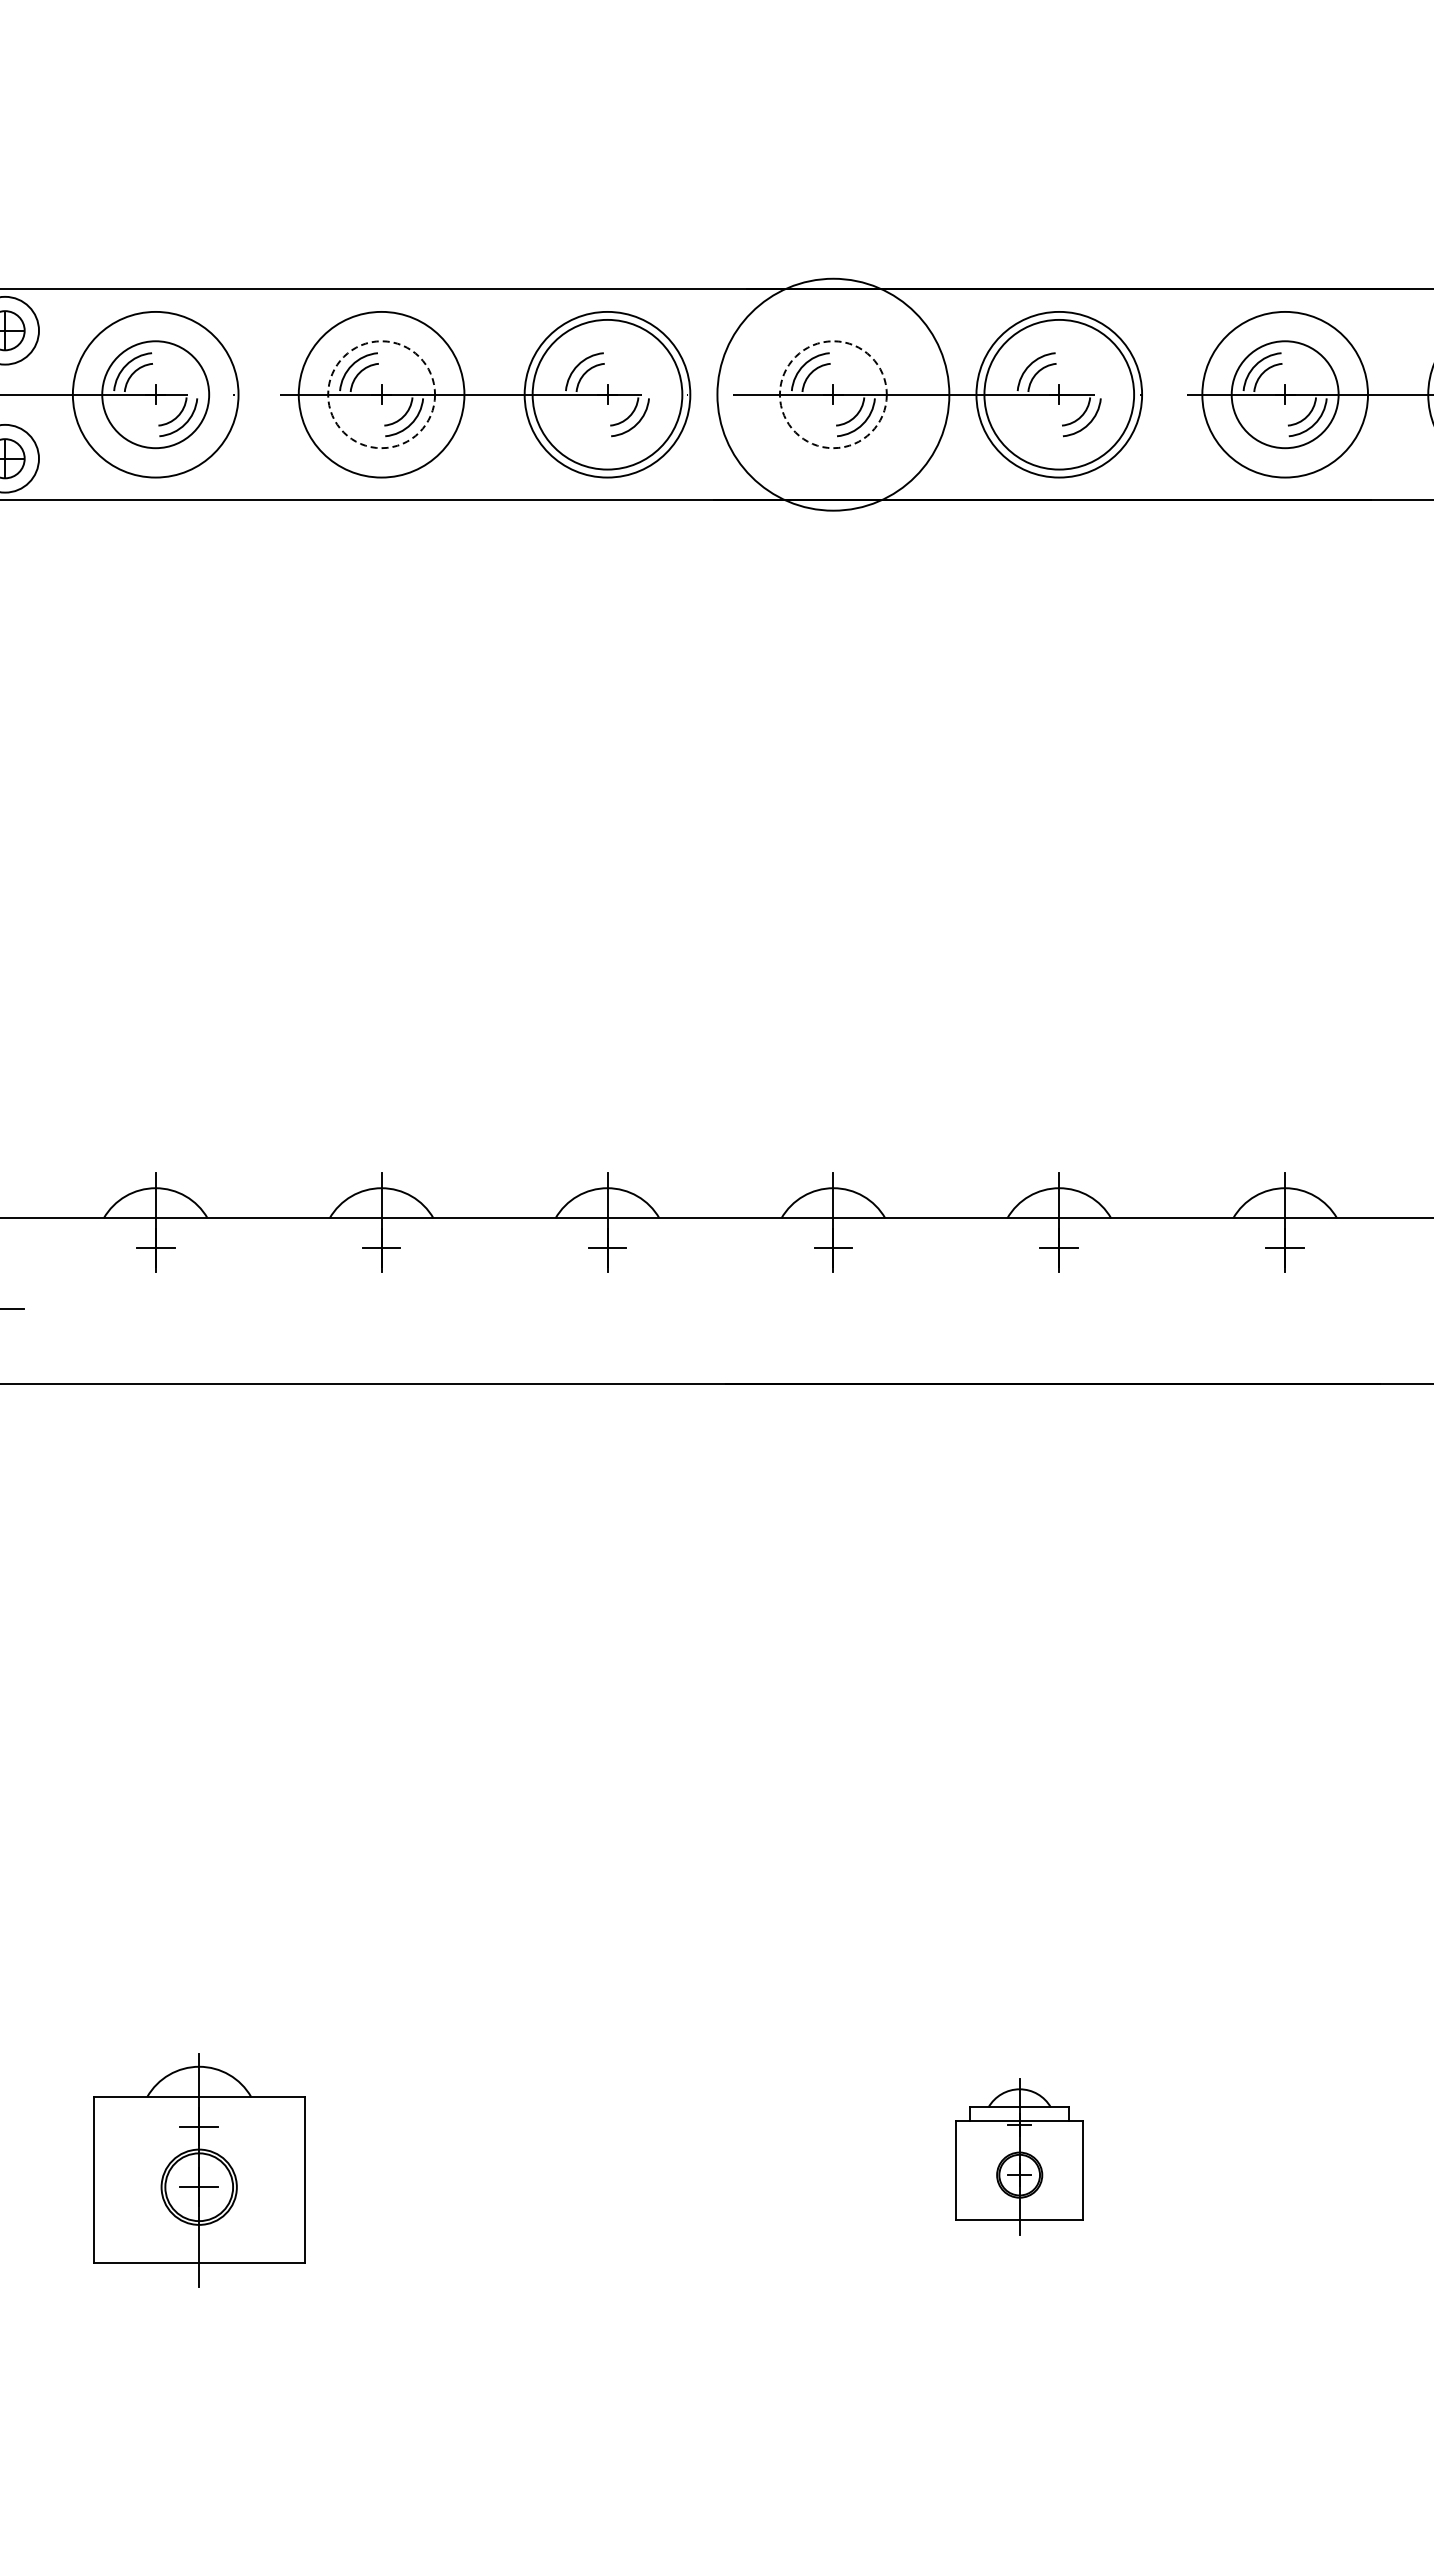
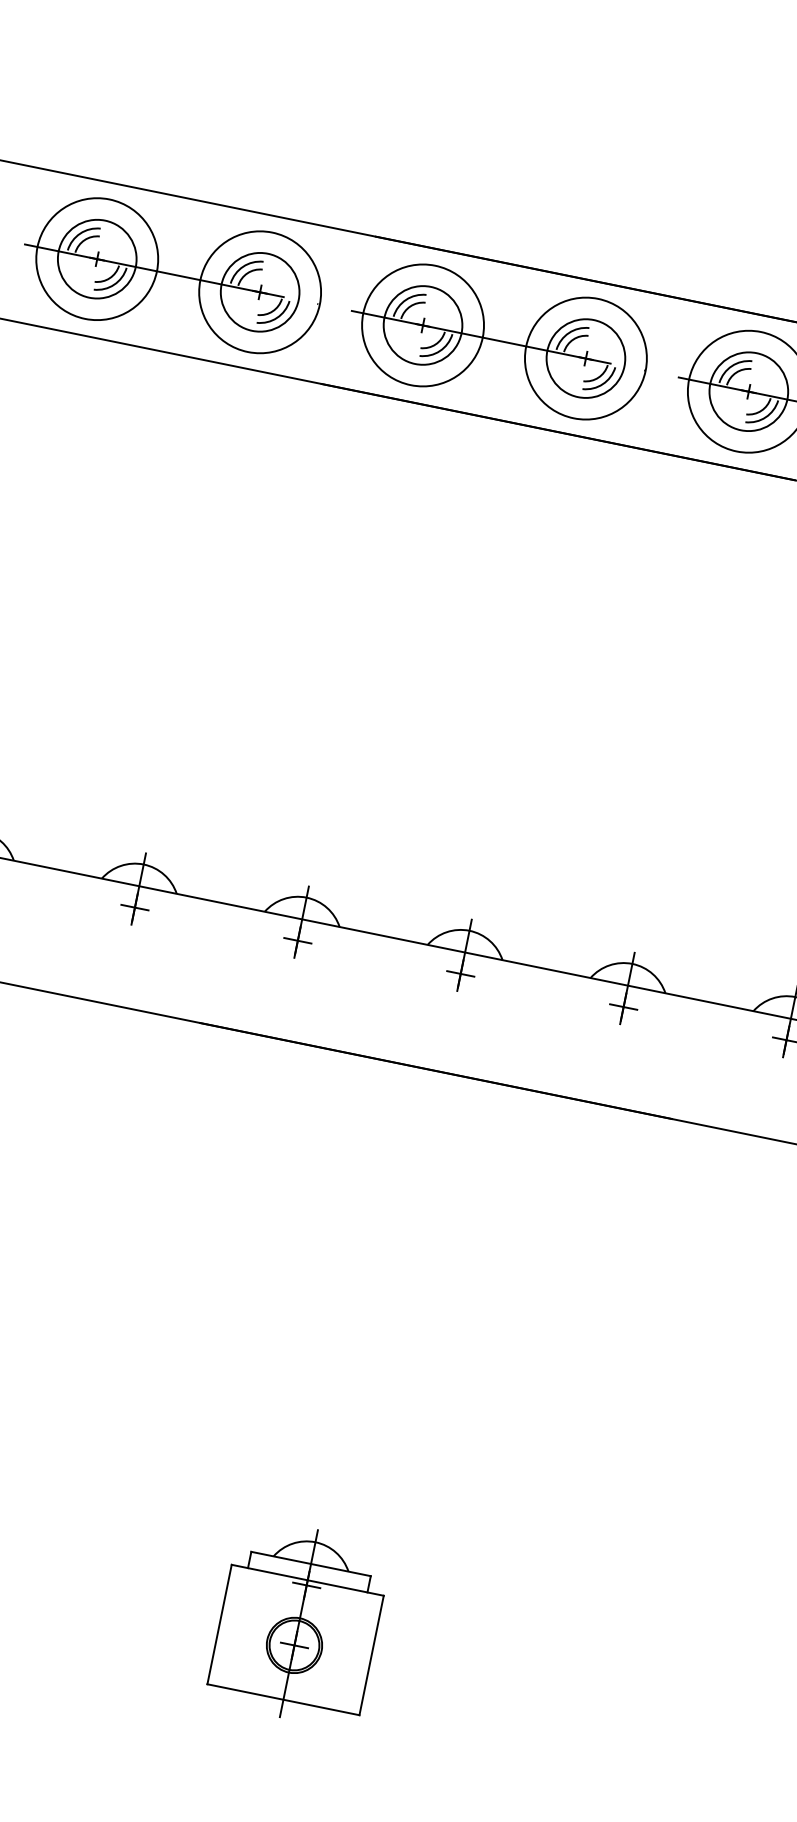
circle: (381, 394) -> (97, 258), dashed -> solid
circle: (607, 394) -> (260, 292), size x0.71
circle: (832, 394) -> (422, 325), dashed -> solid
circle: (833, 394) -> (423, 325), size x0.71
circle: (1058, 394) -> (585, 358), size x0.71
part: (1019, 2156) -> (298, 1623), size x1.67

